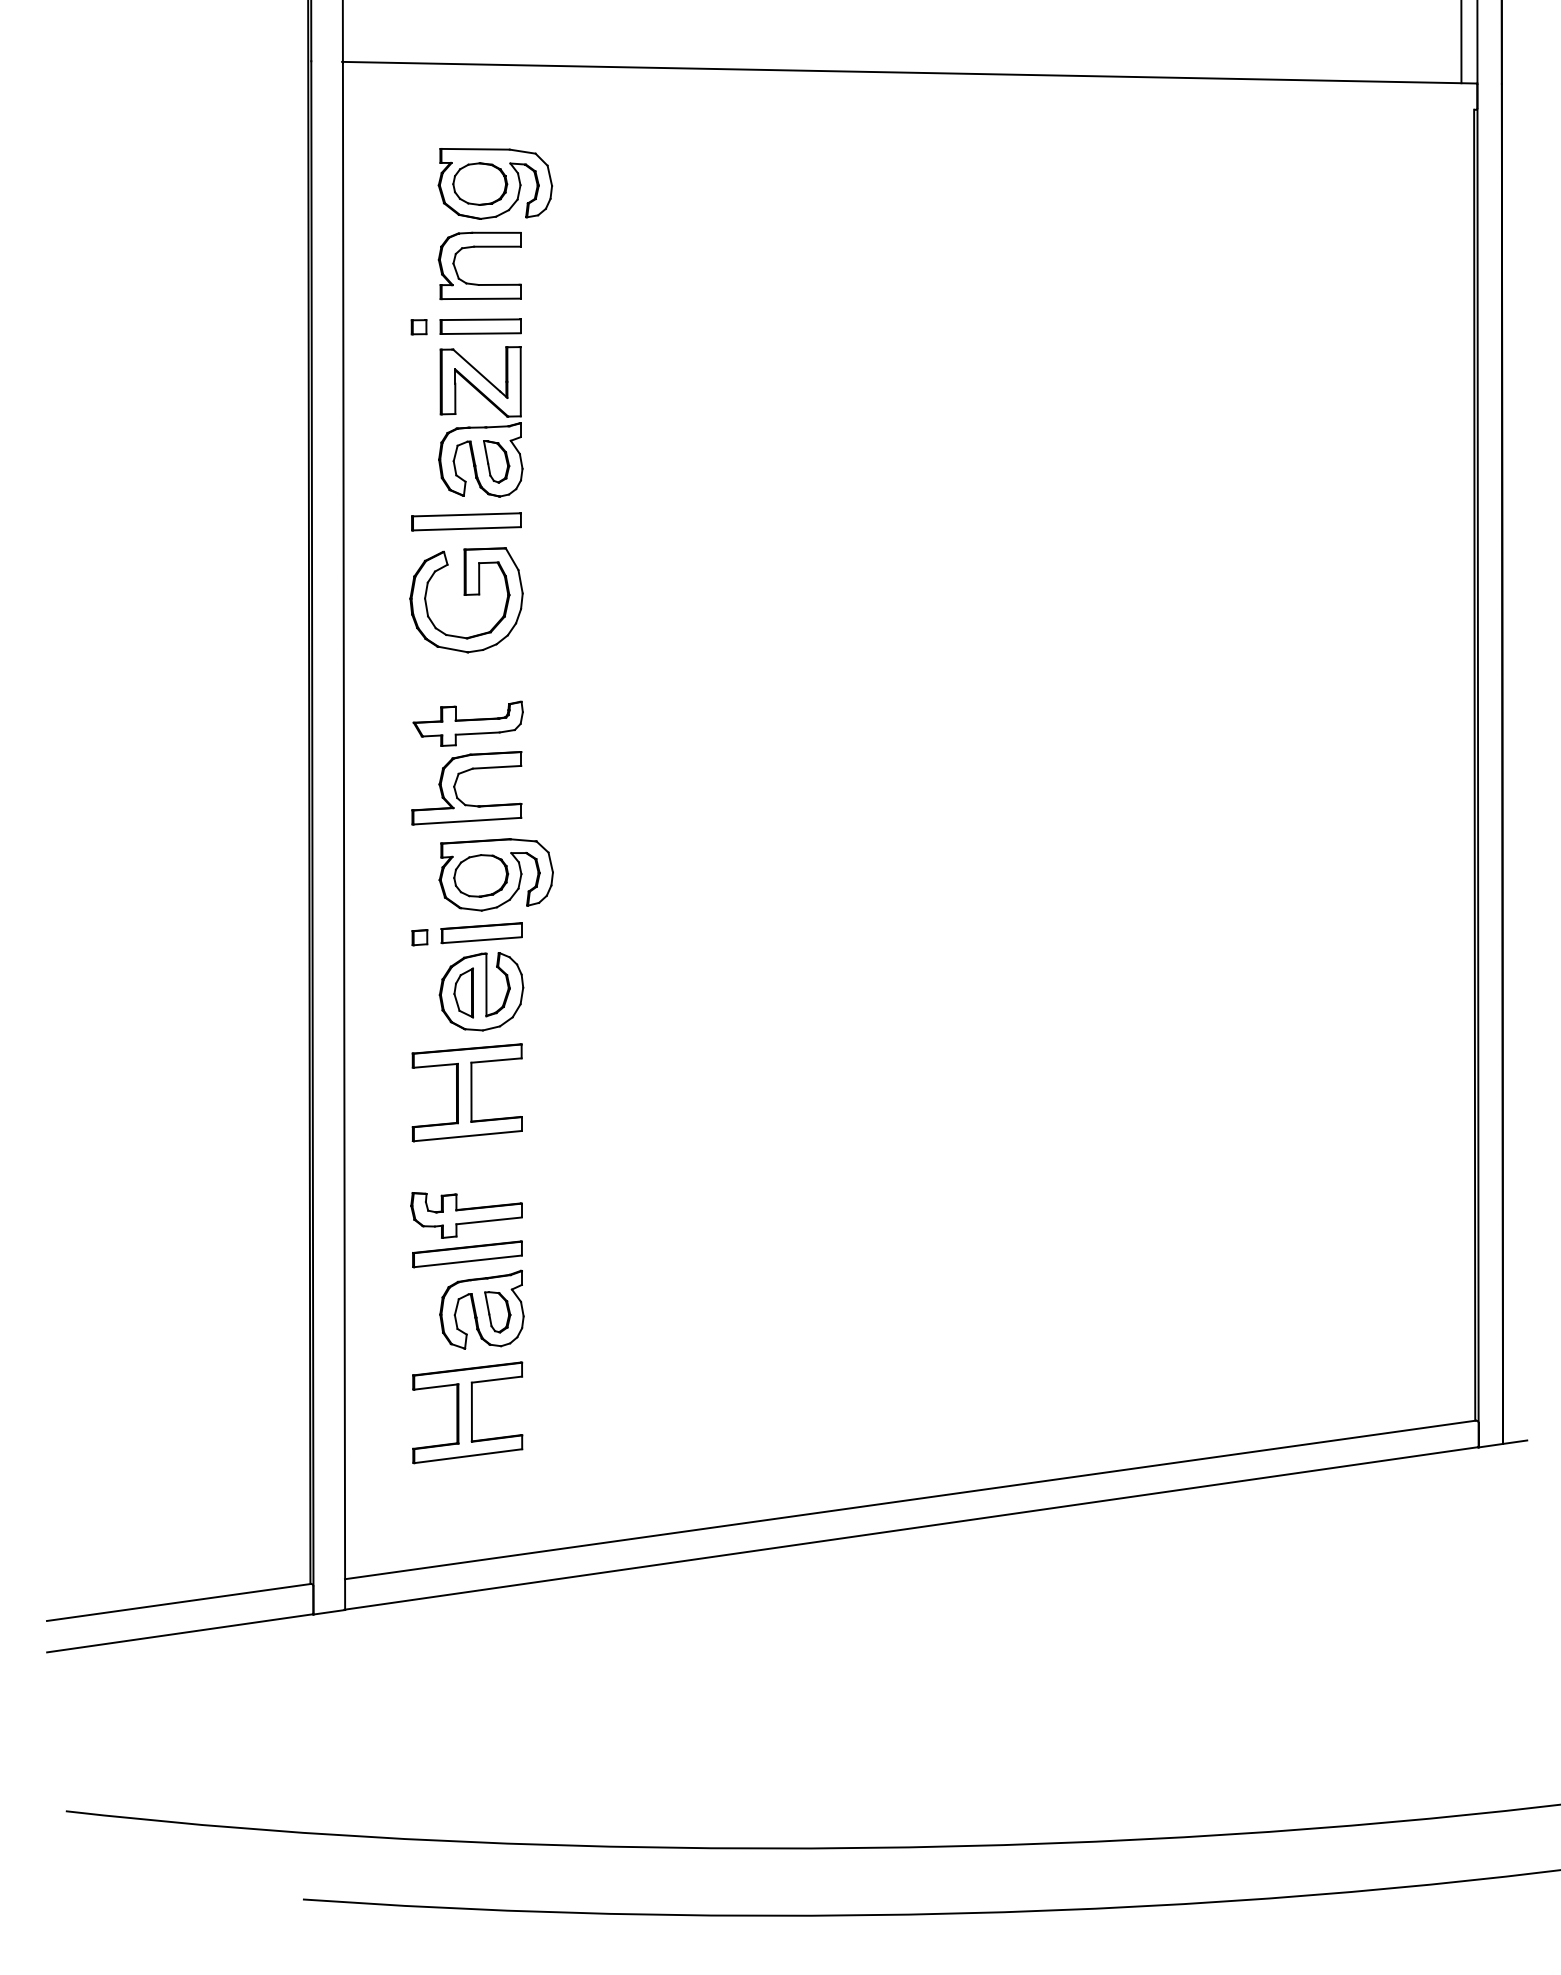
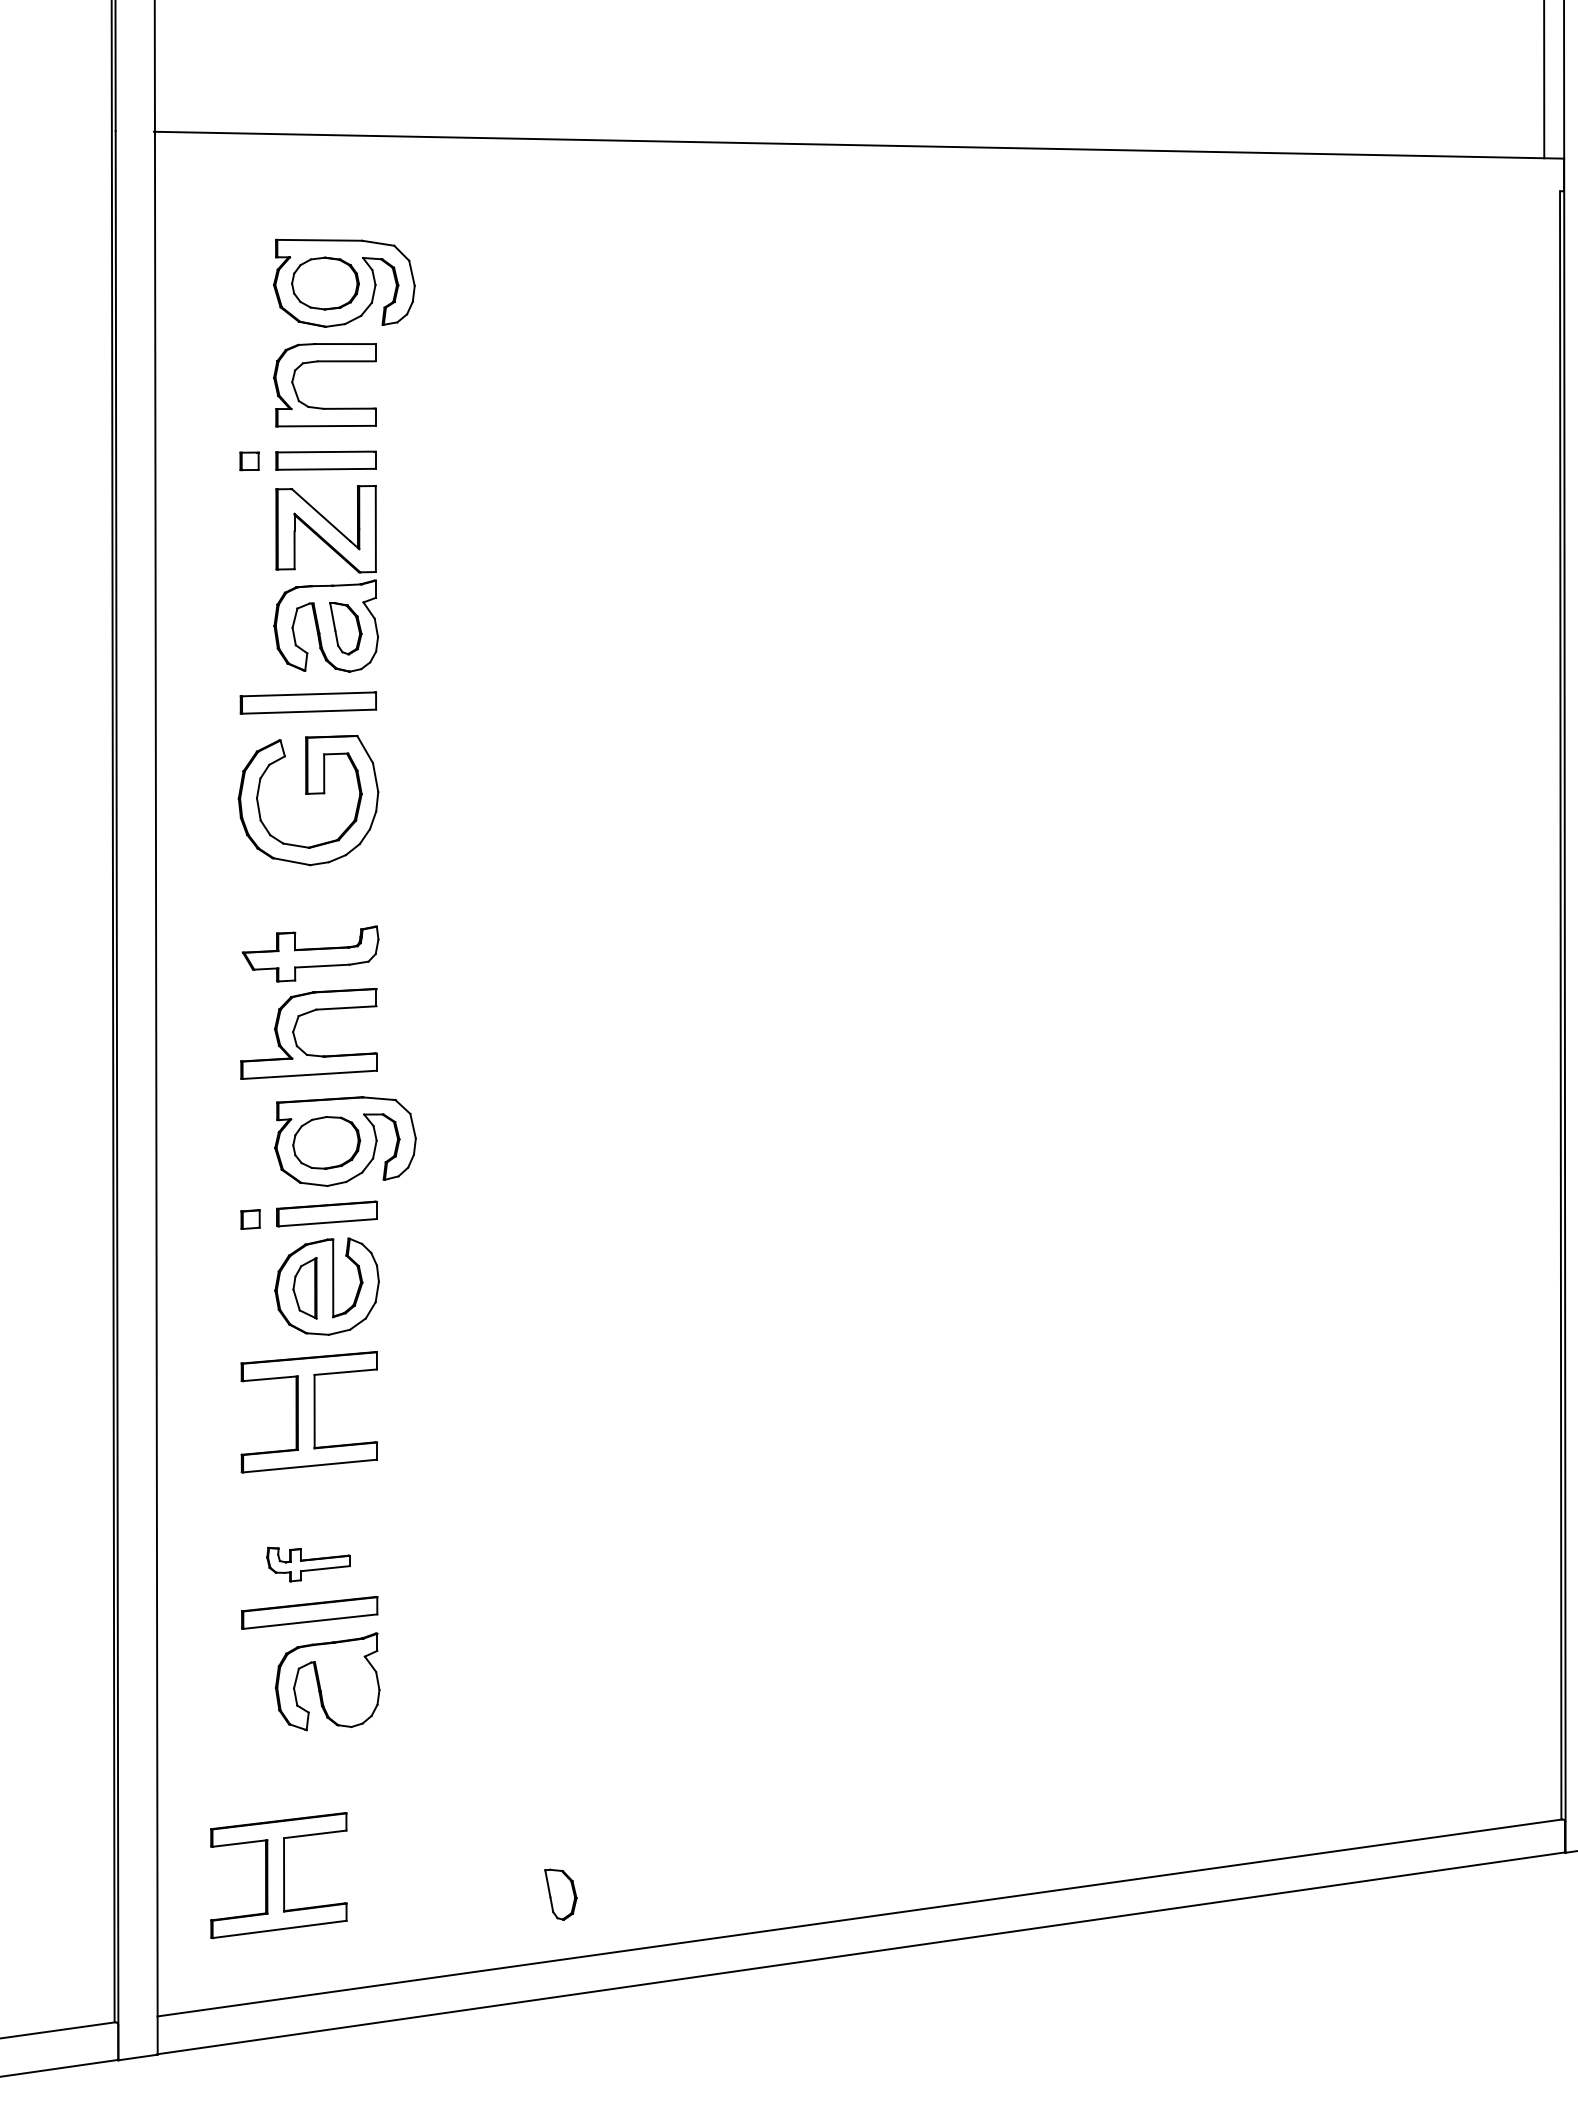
part: (466, 1215) -> (308, 1564), size x0.6
part: (497, 1312) -> (560, 1895), moved
part: (467, 1412) -> (278, 1875), moved

